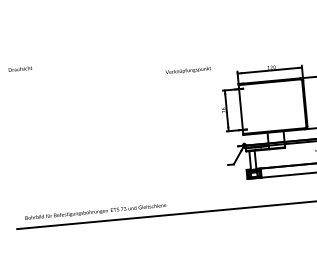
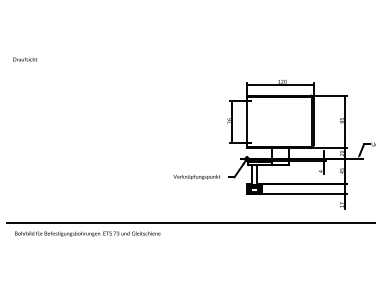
text: (187, 70) -> (196, 176), moved
text: (95, 211) -> (87, 233), moved

